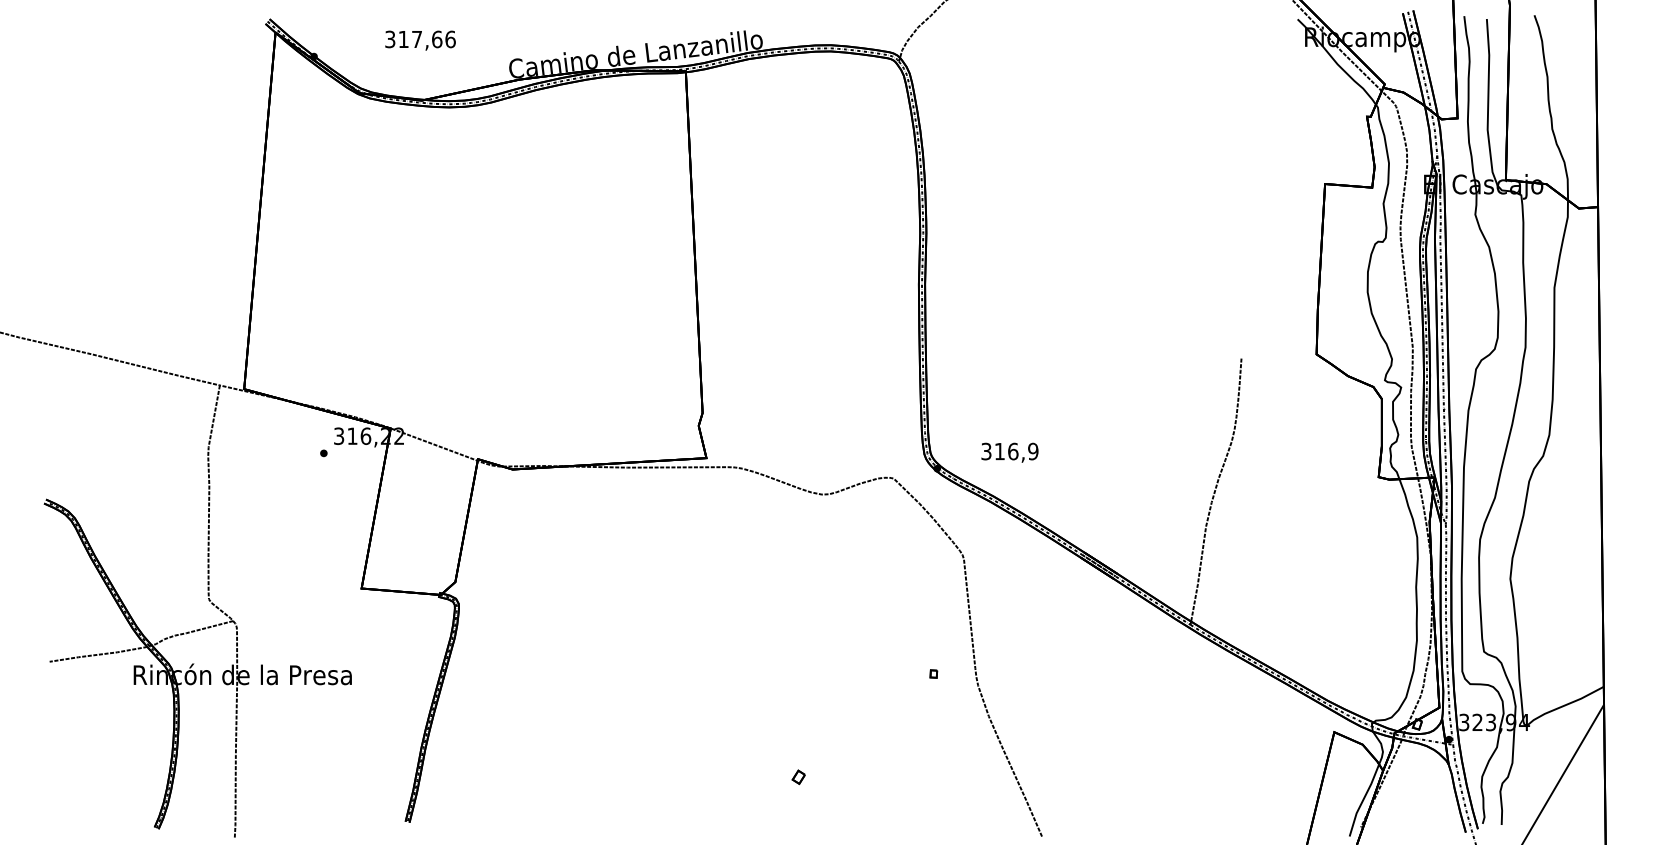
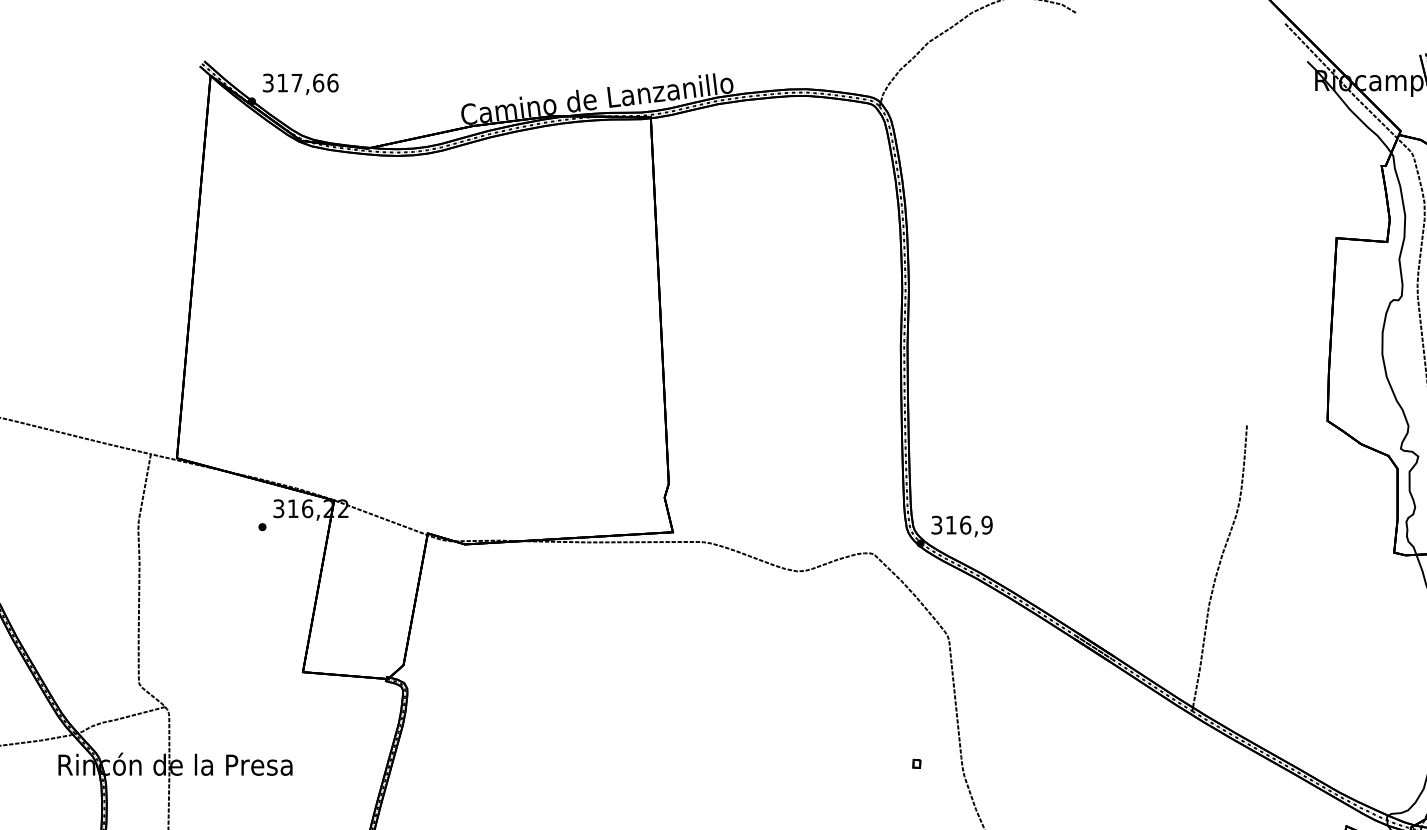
text: (420, 40) -> (300, 84), moved
text: (1009, 452) -> (961, 526), moved

